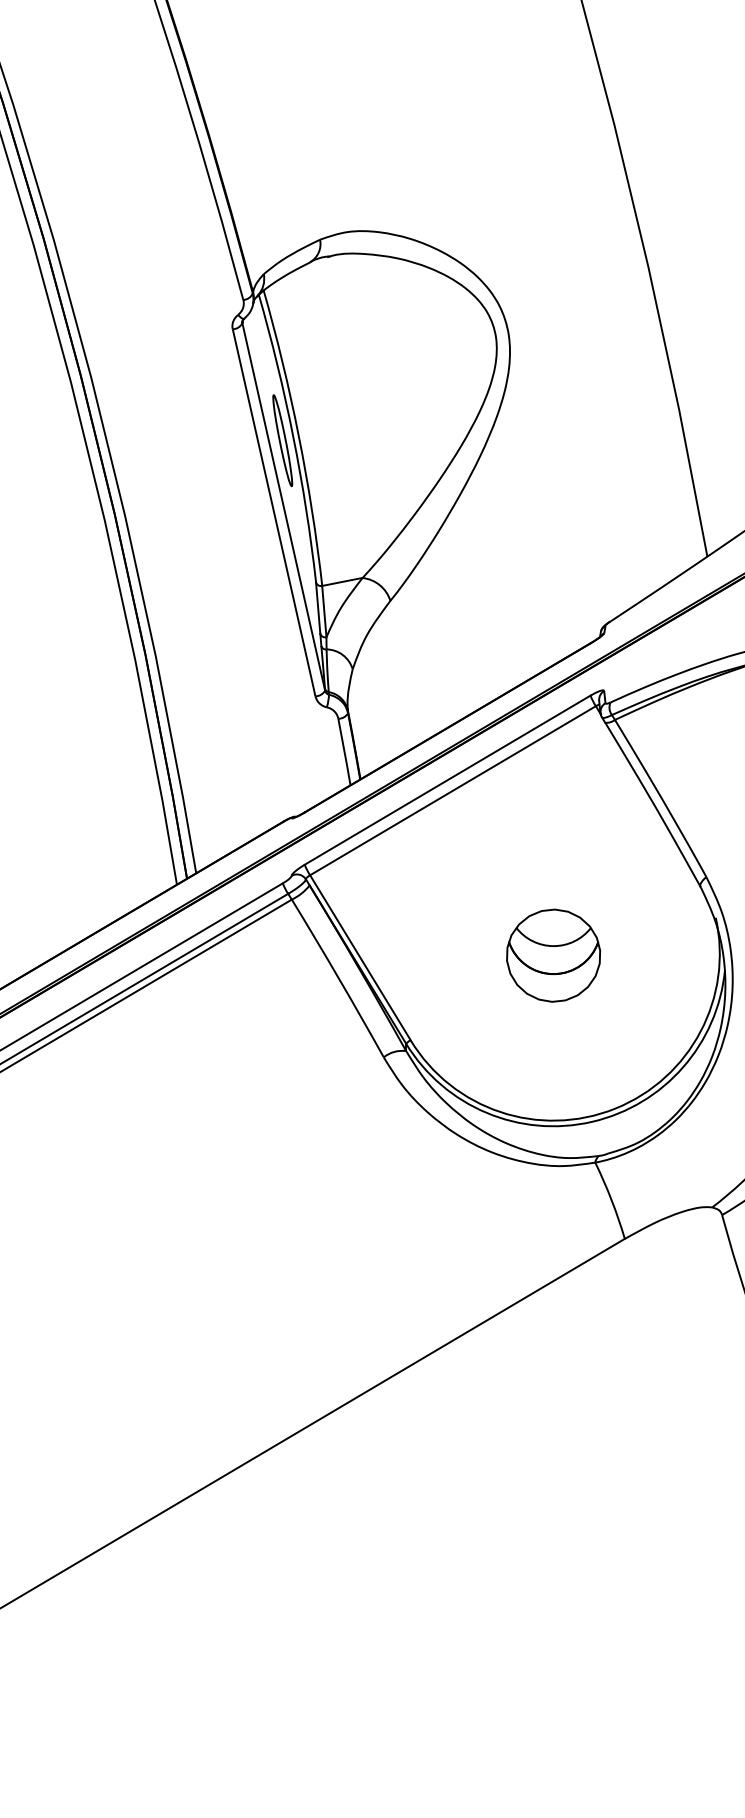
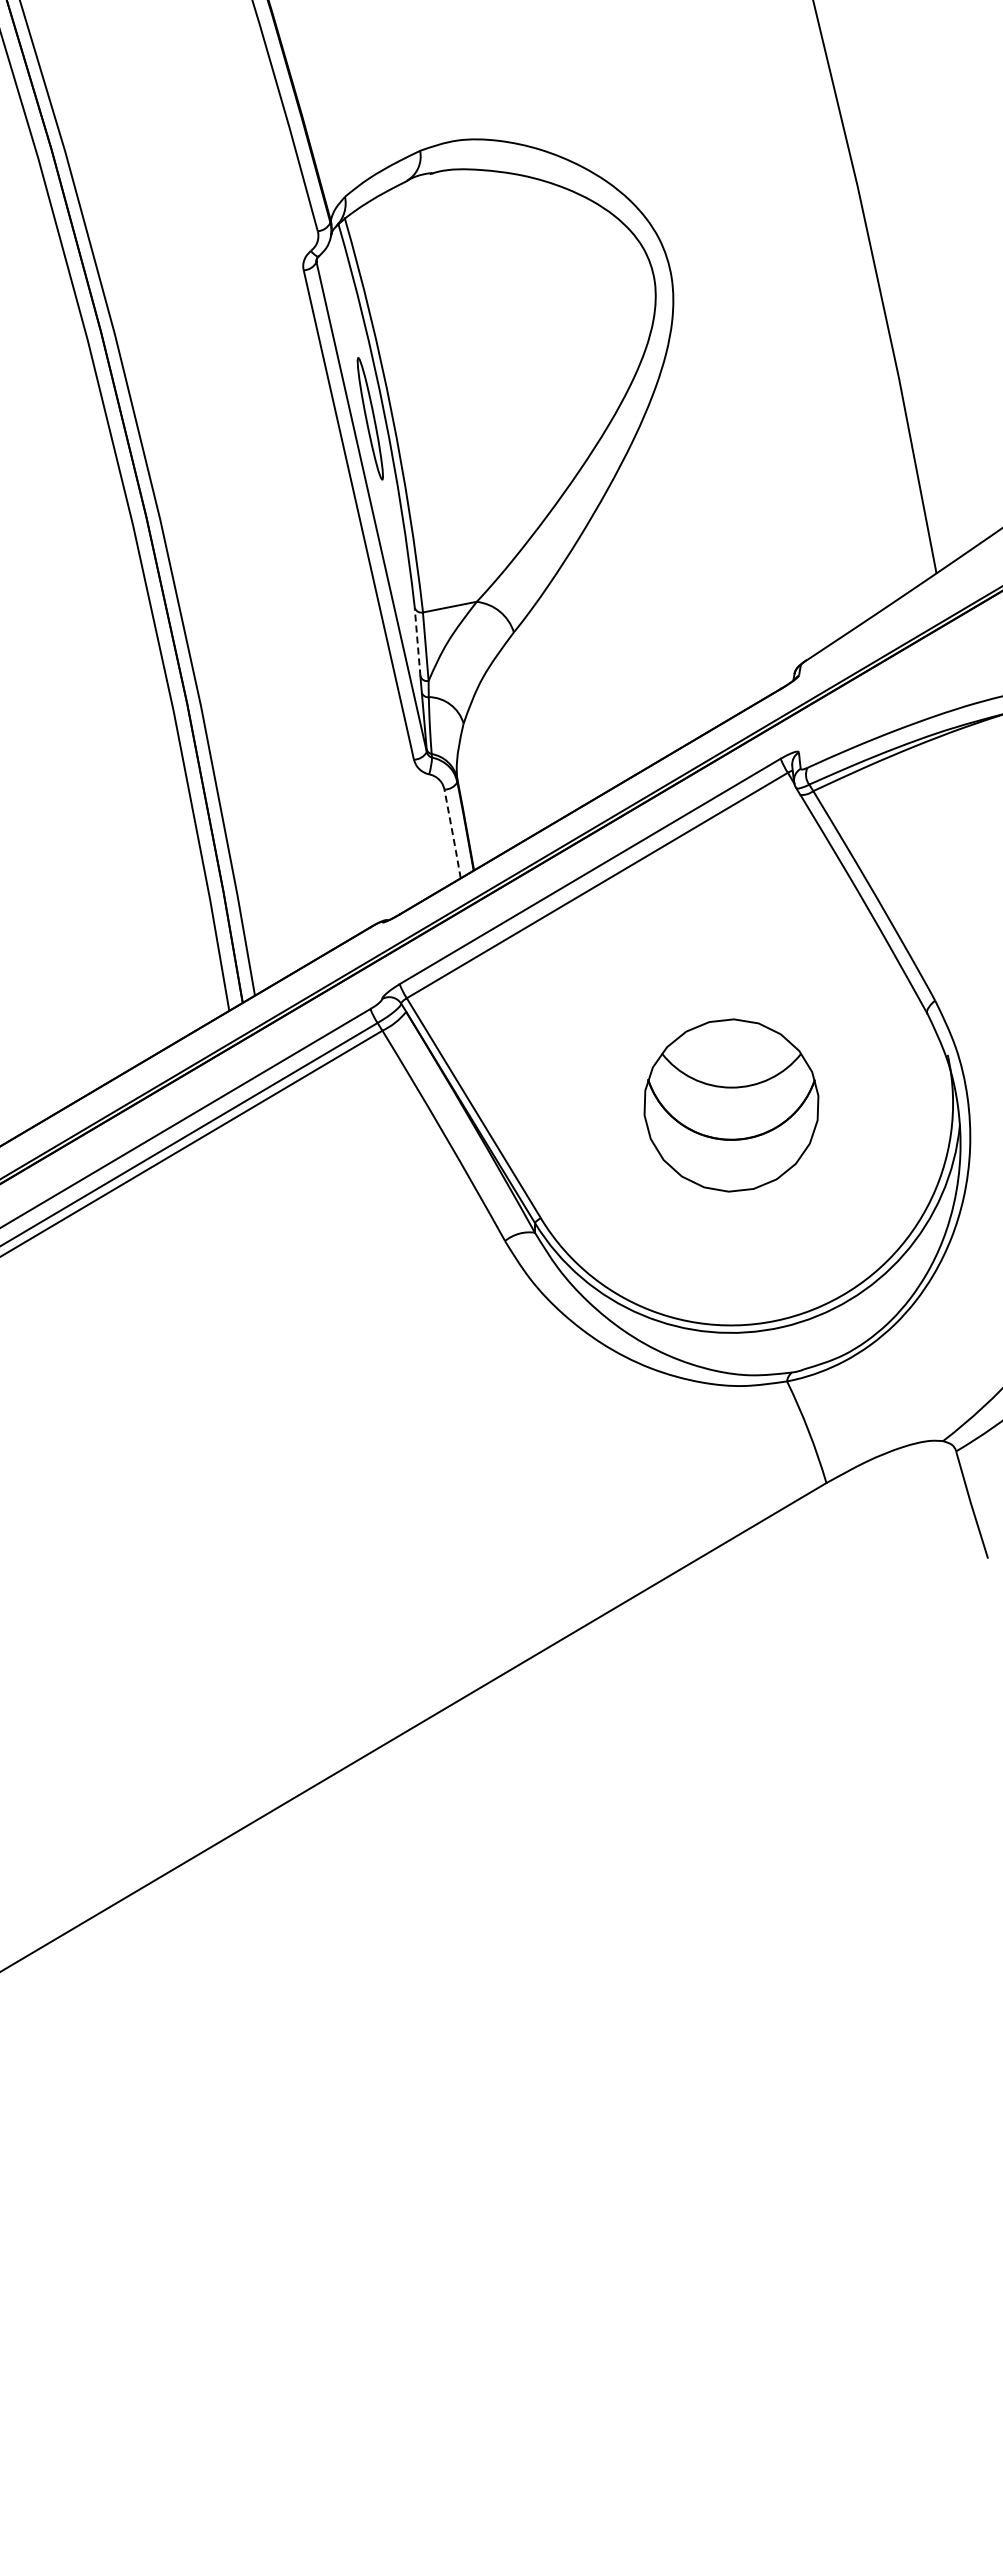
line: (318, 607) -> (417, 641), solid -> dashed
line: (344, 752) -> (452, 834), solid -> dashed
part: (553, 955) -> (731, 1105), size x1.4

